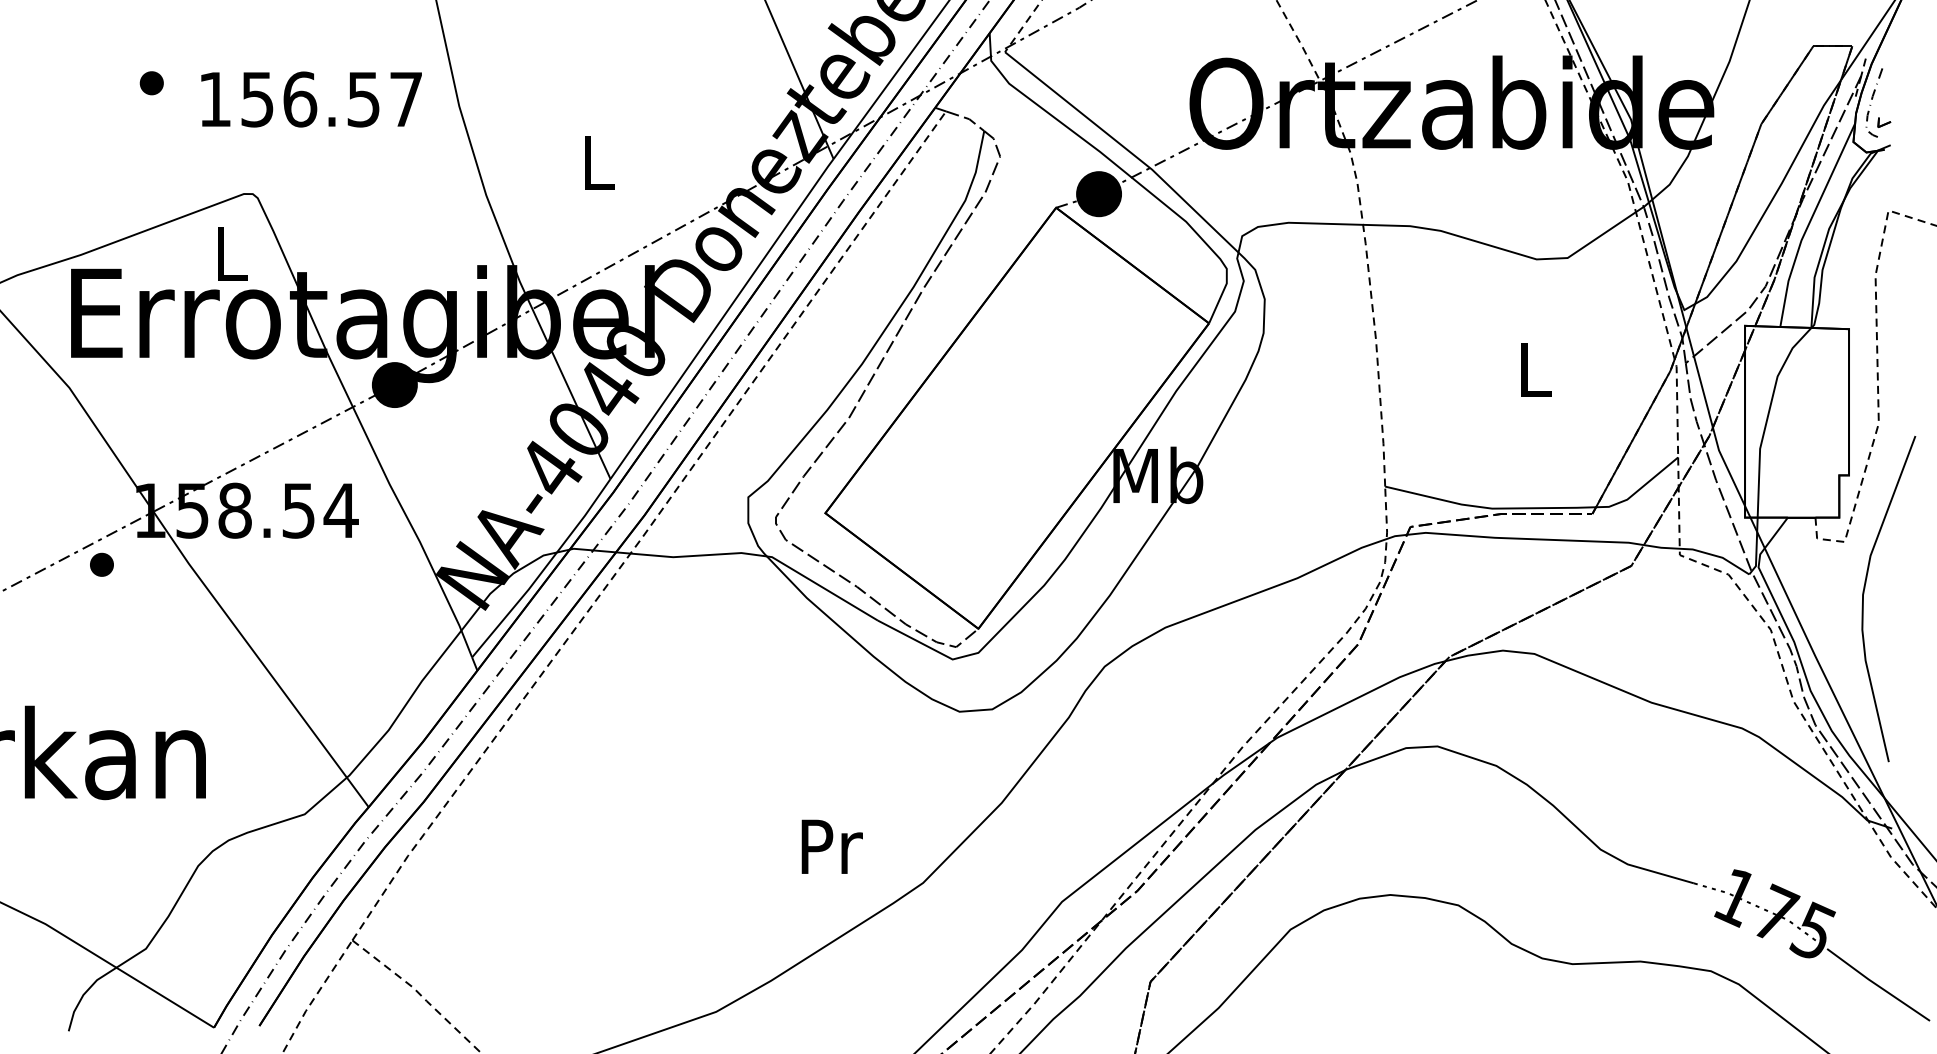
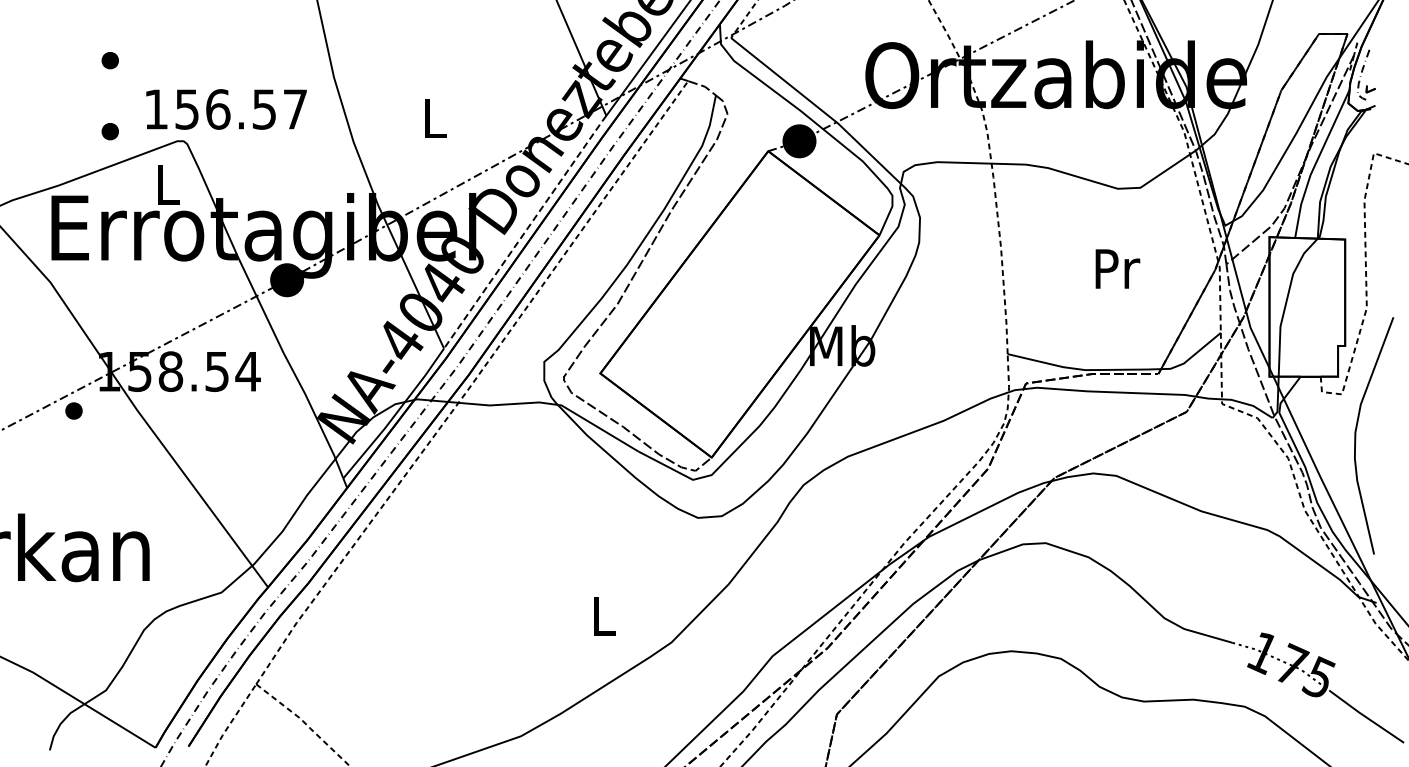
text: (311, 99) -> (226, 109), moved
part: (150, 180) -> (109, 131), added
line: (722, 318) -> (525, 231), solid -> dashed
text: (1536, 368) -> (1117, 268), L -> Pr
text: (832, 845) -> (605, 615), Pr -> L

